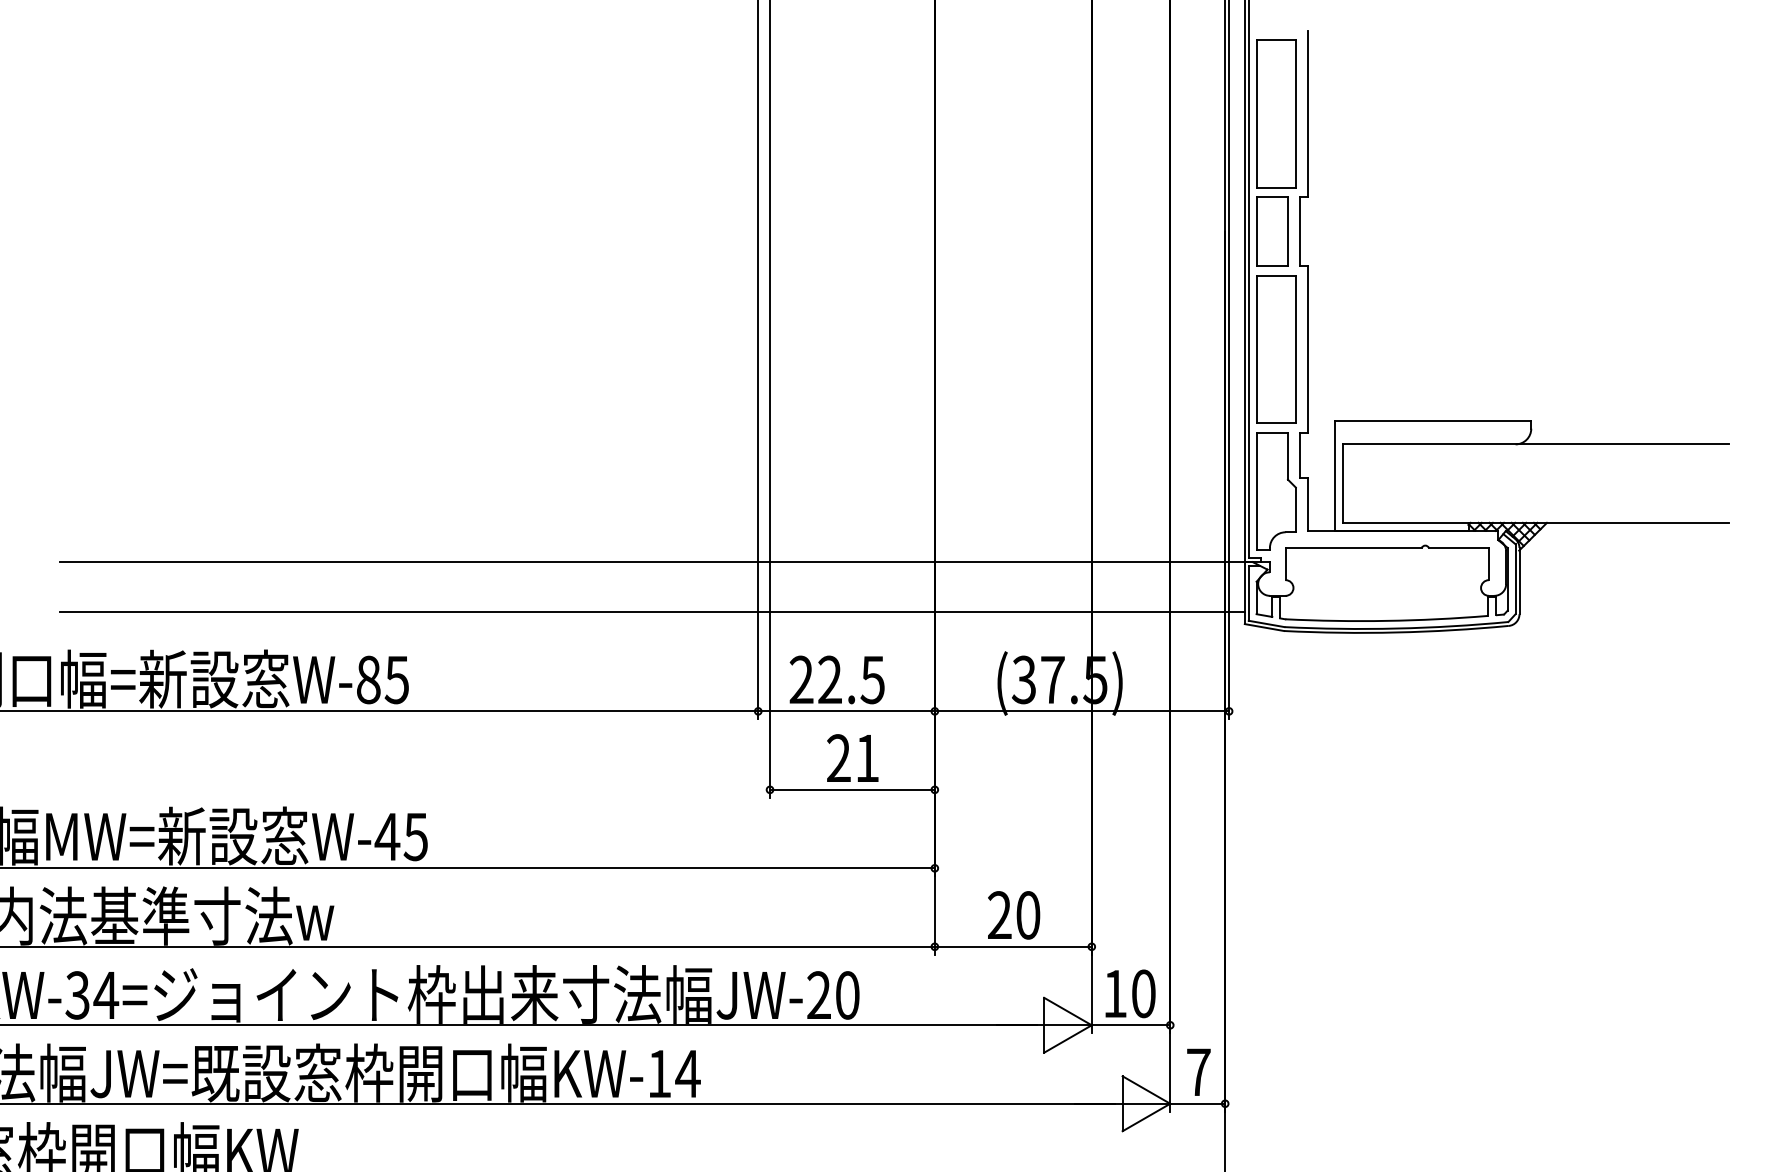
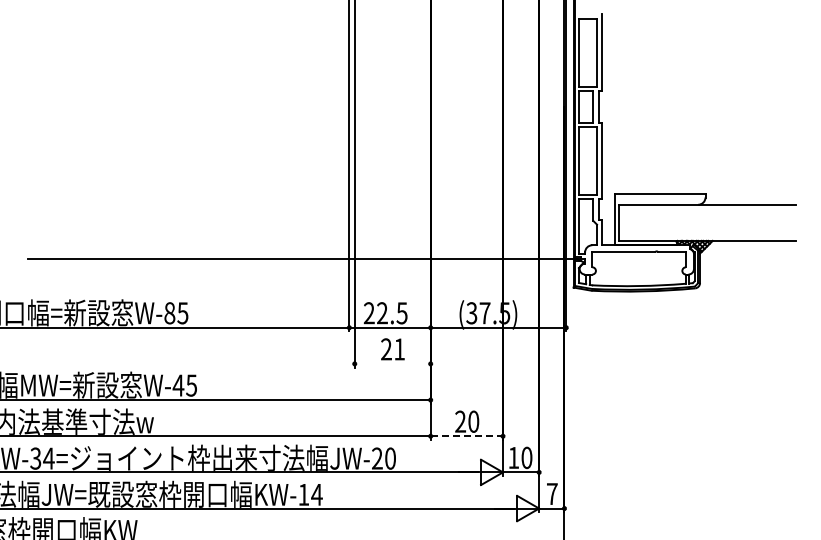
line: (652, 613) -> (300, 282), removed
line: (851, 788) -> (392, 363), removed
line: (1014, 947) -> (467, 436), solid -> dashed

